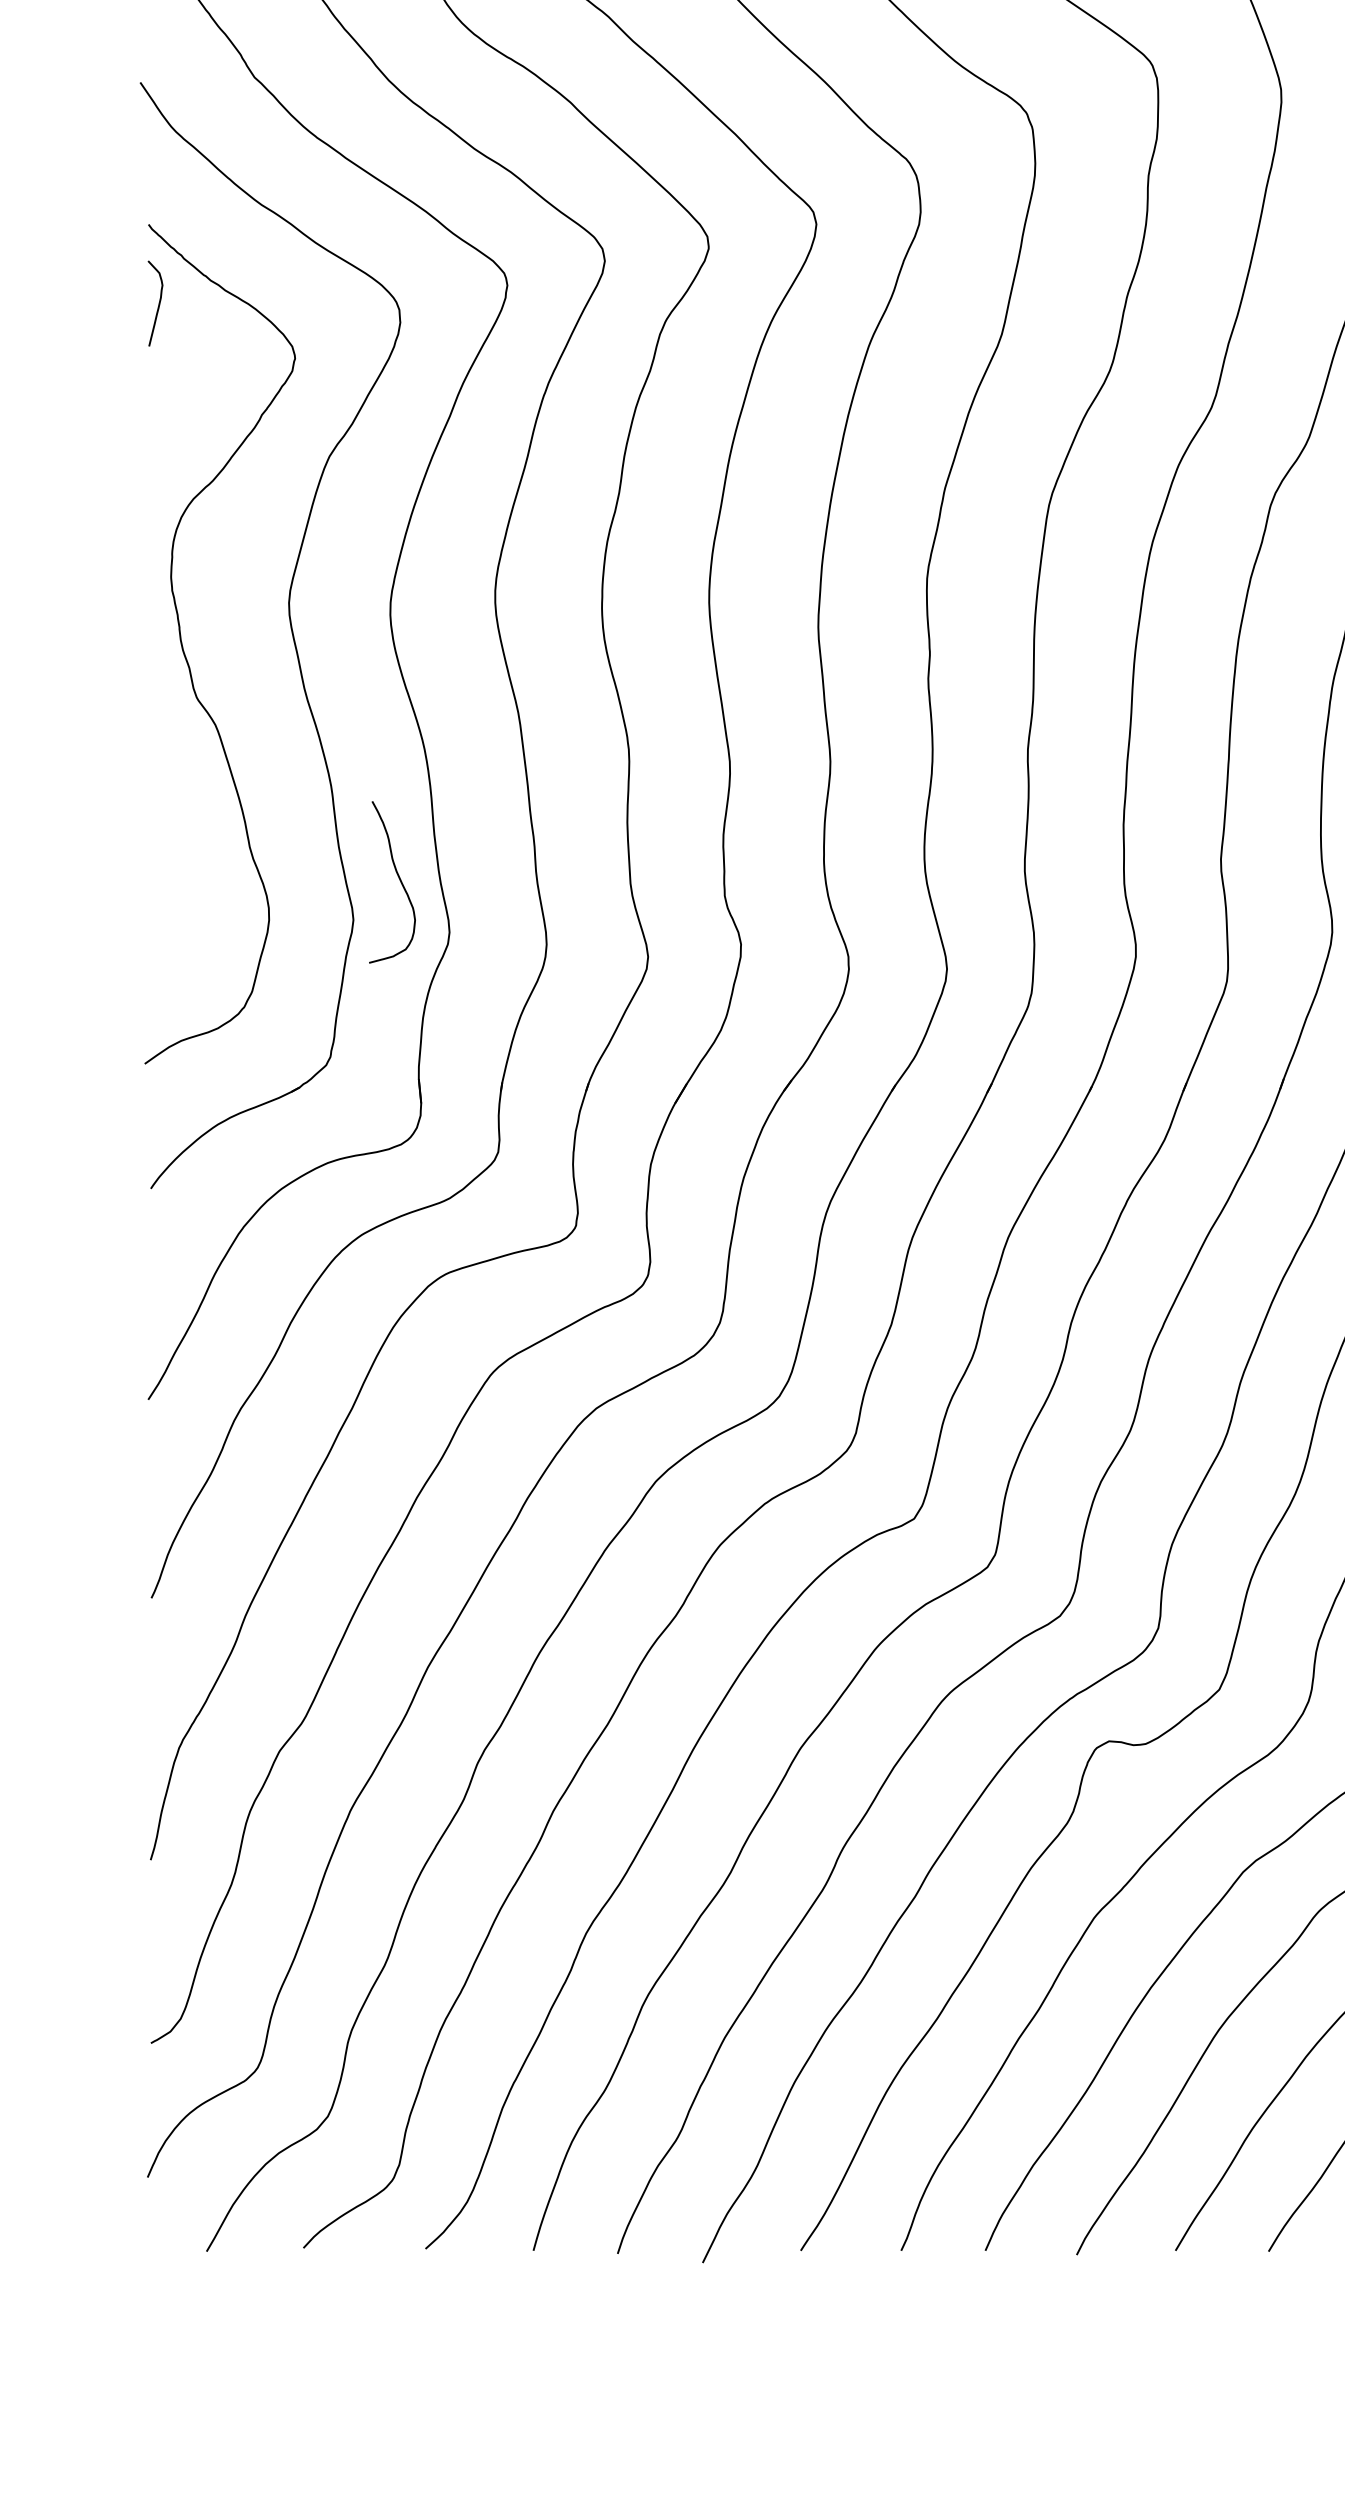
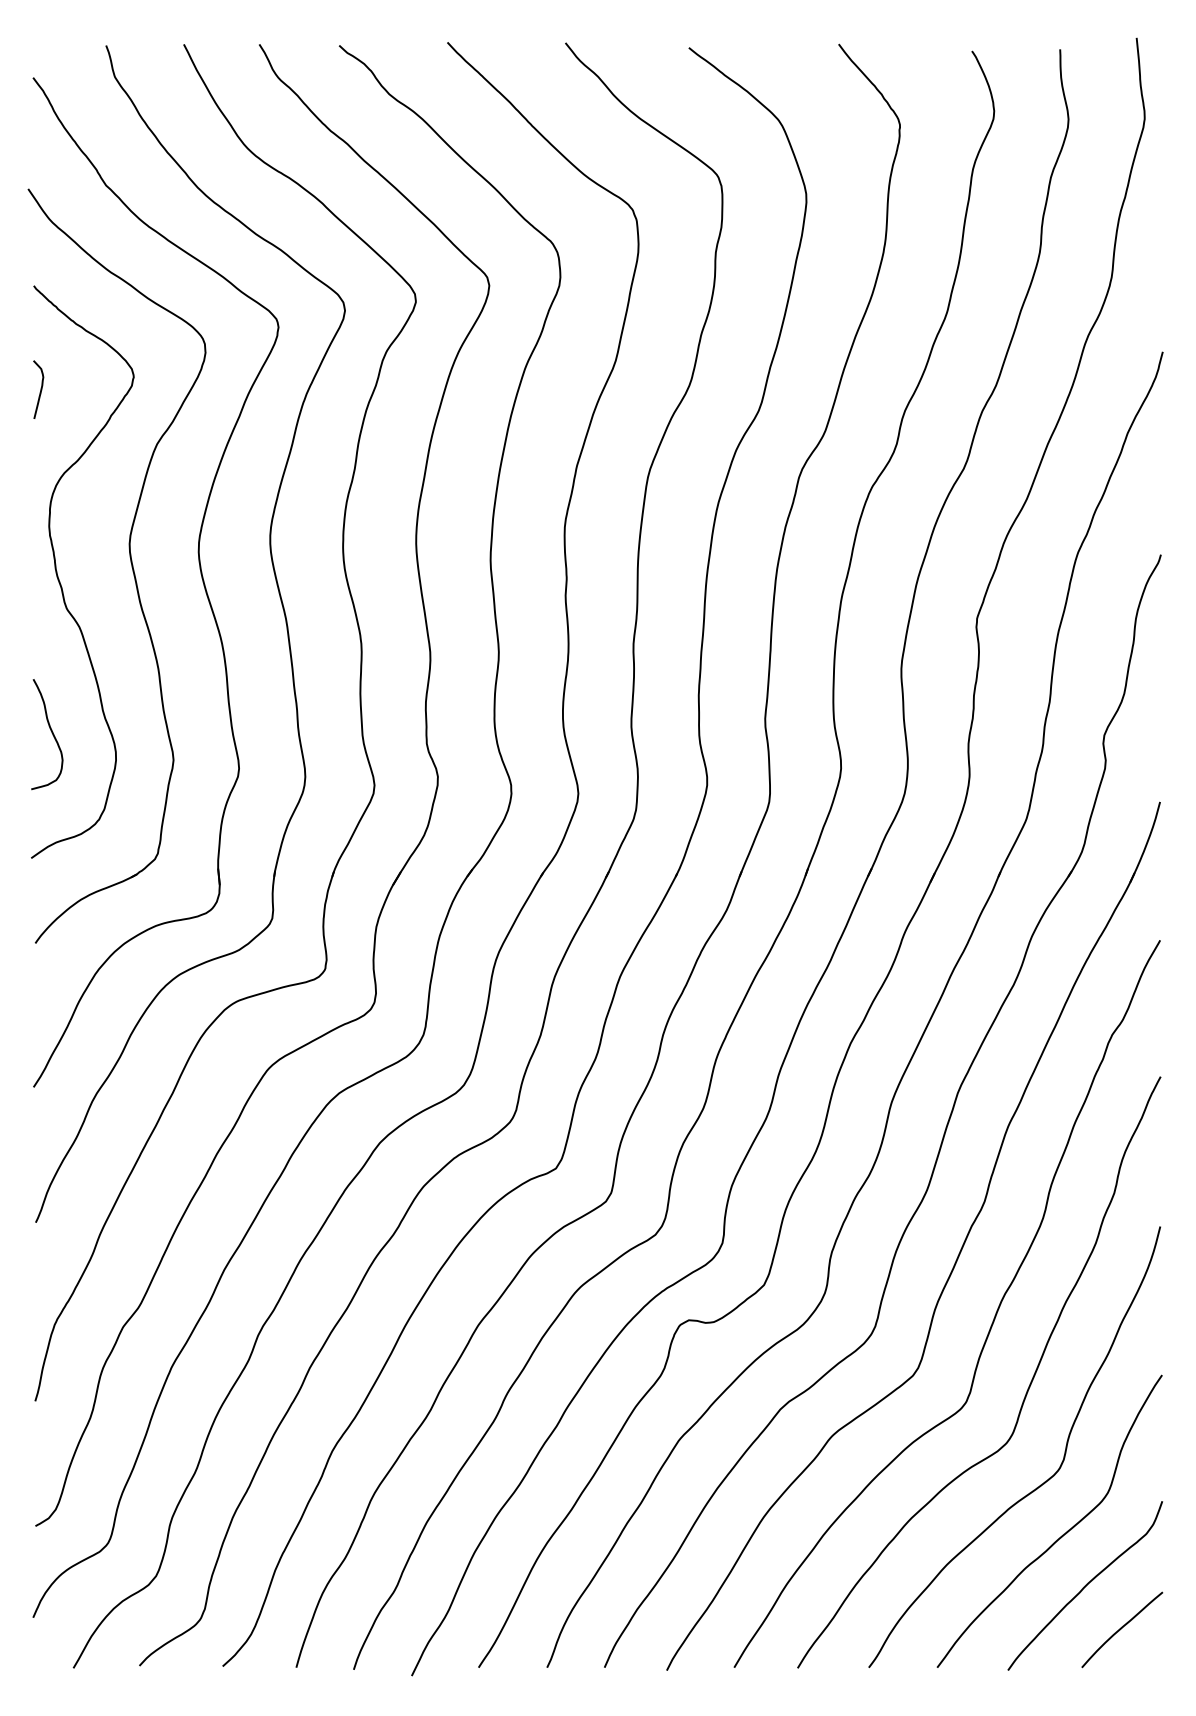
curve: (158, 303) -> (40, 389), moved
curve: (398, 880) -> (51, 733), moved

